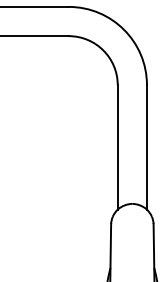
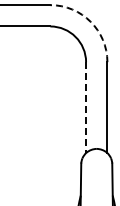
arc: (123, 29) -> (90, 21), solid -> dashed
line: (118, 148) -> (86, 108), solid -> dashed

